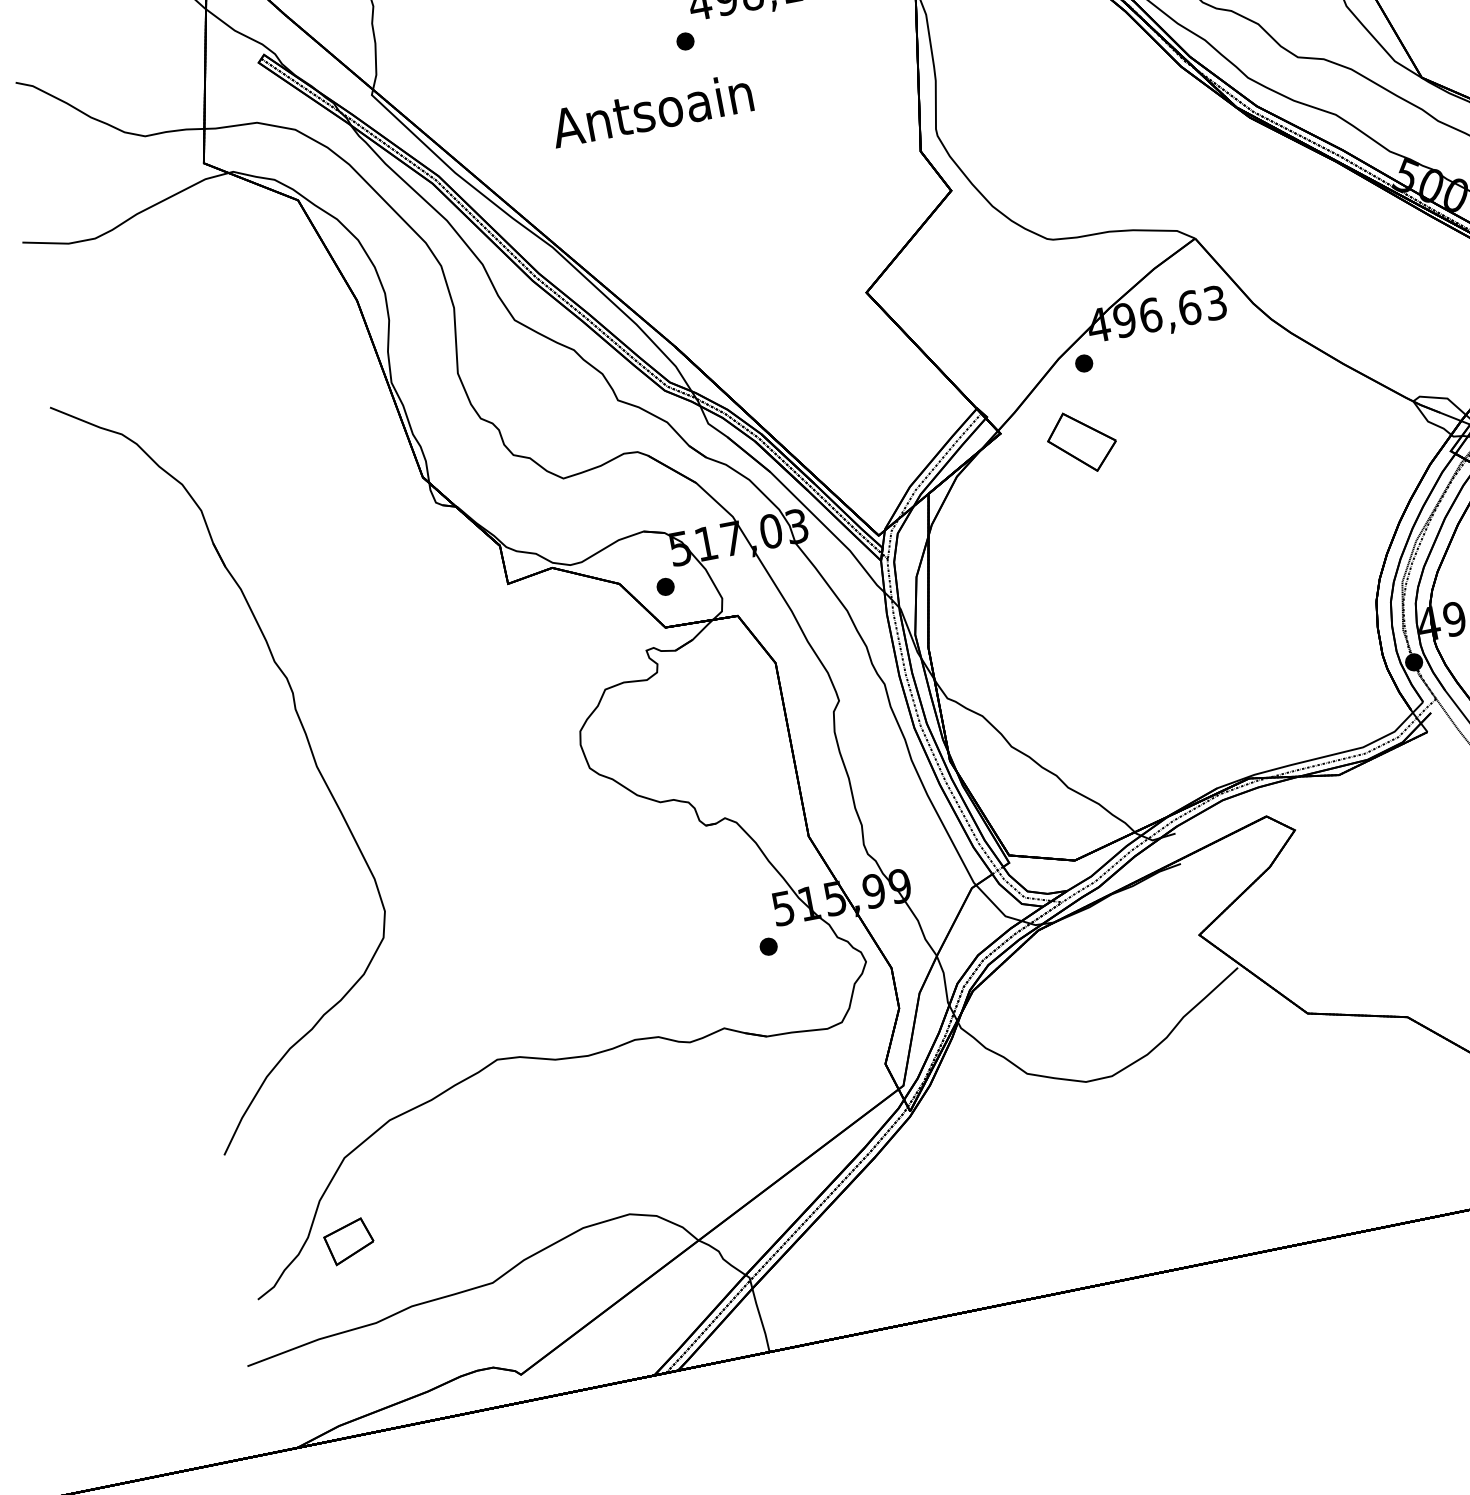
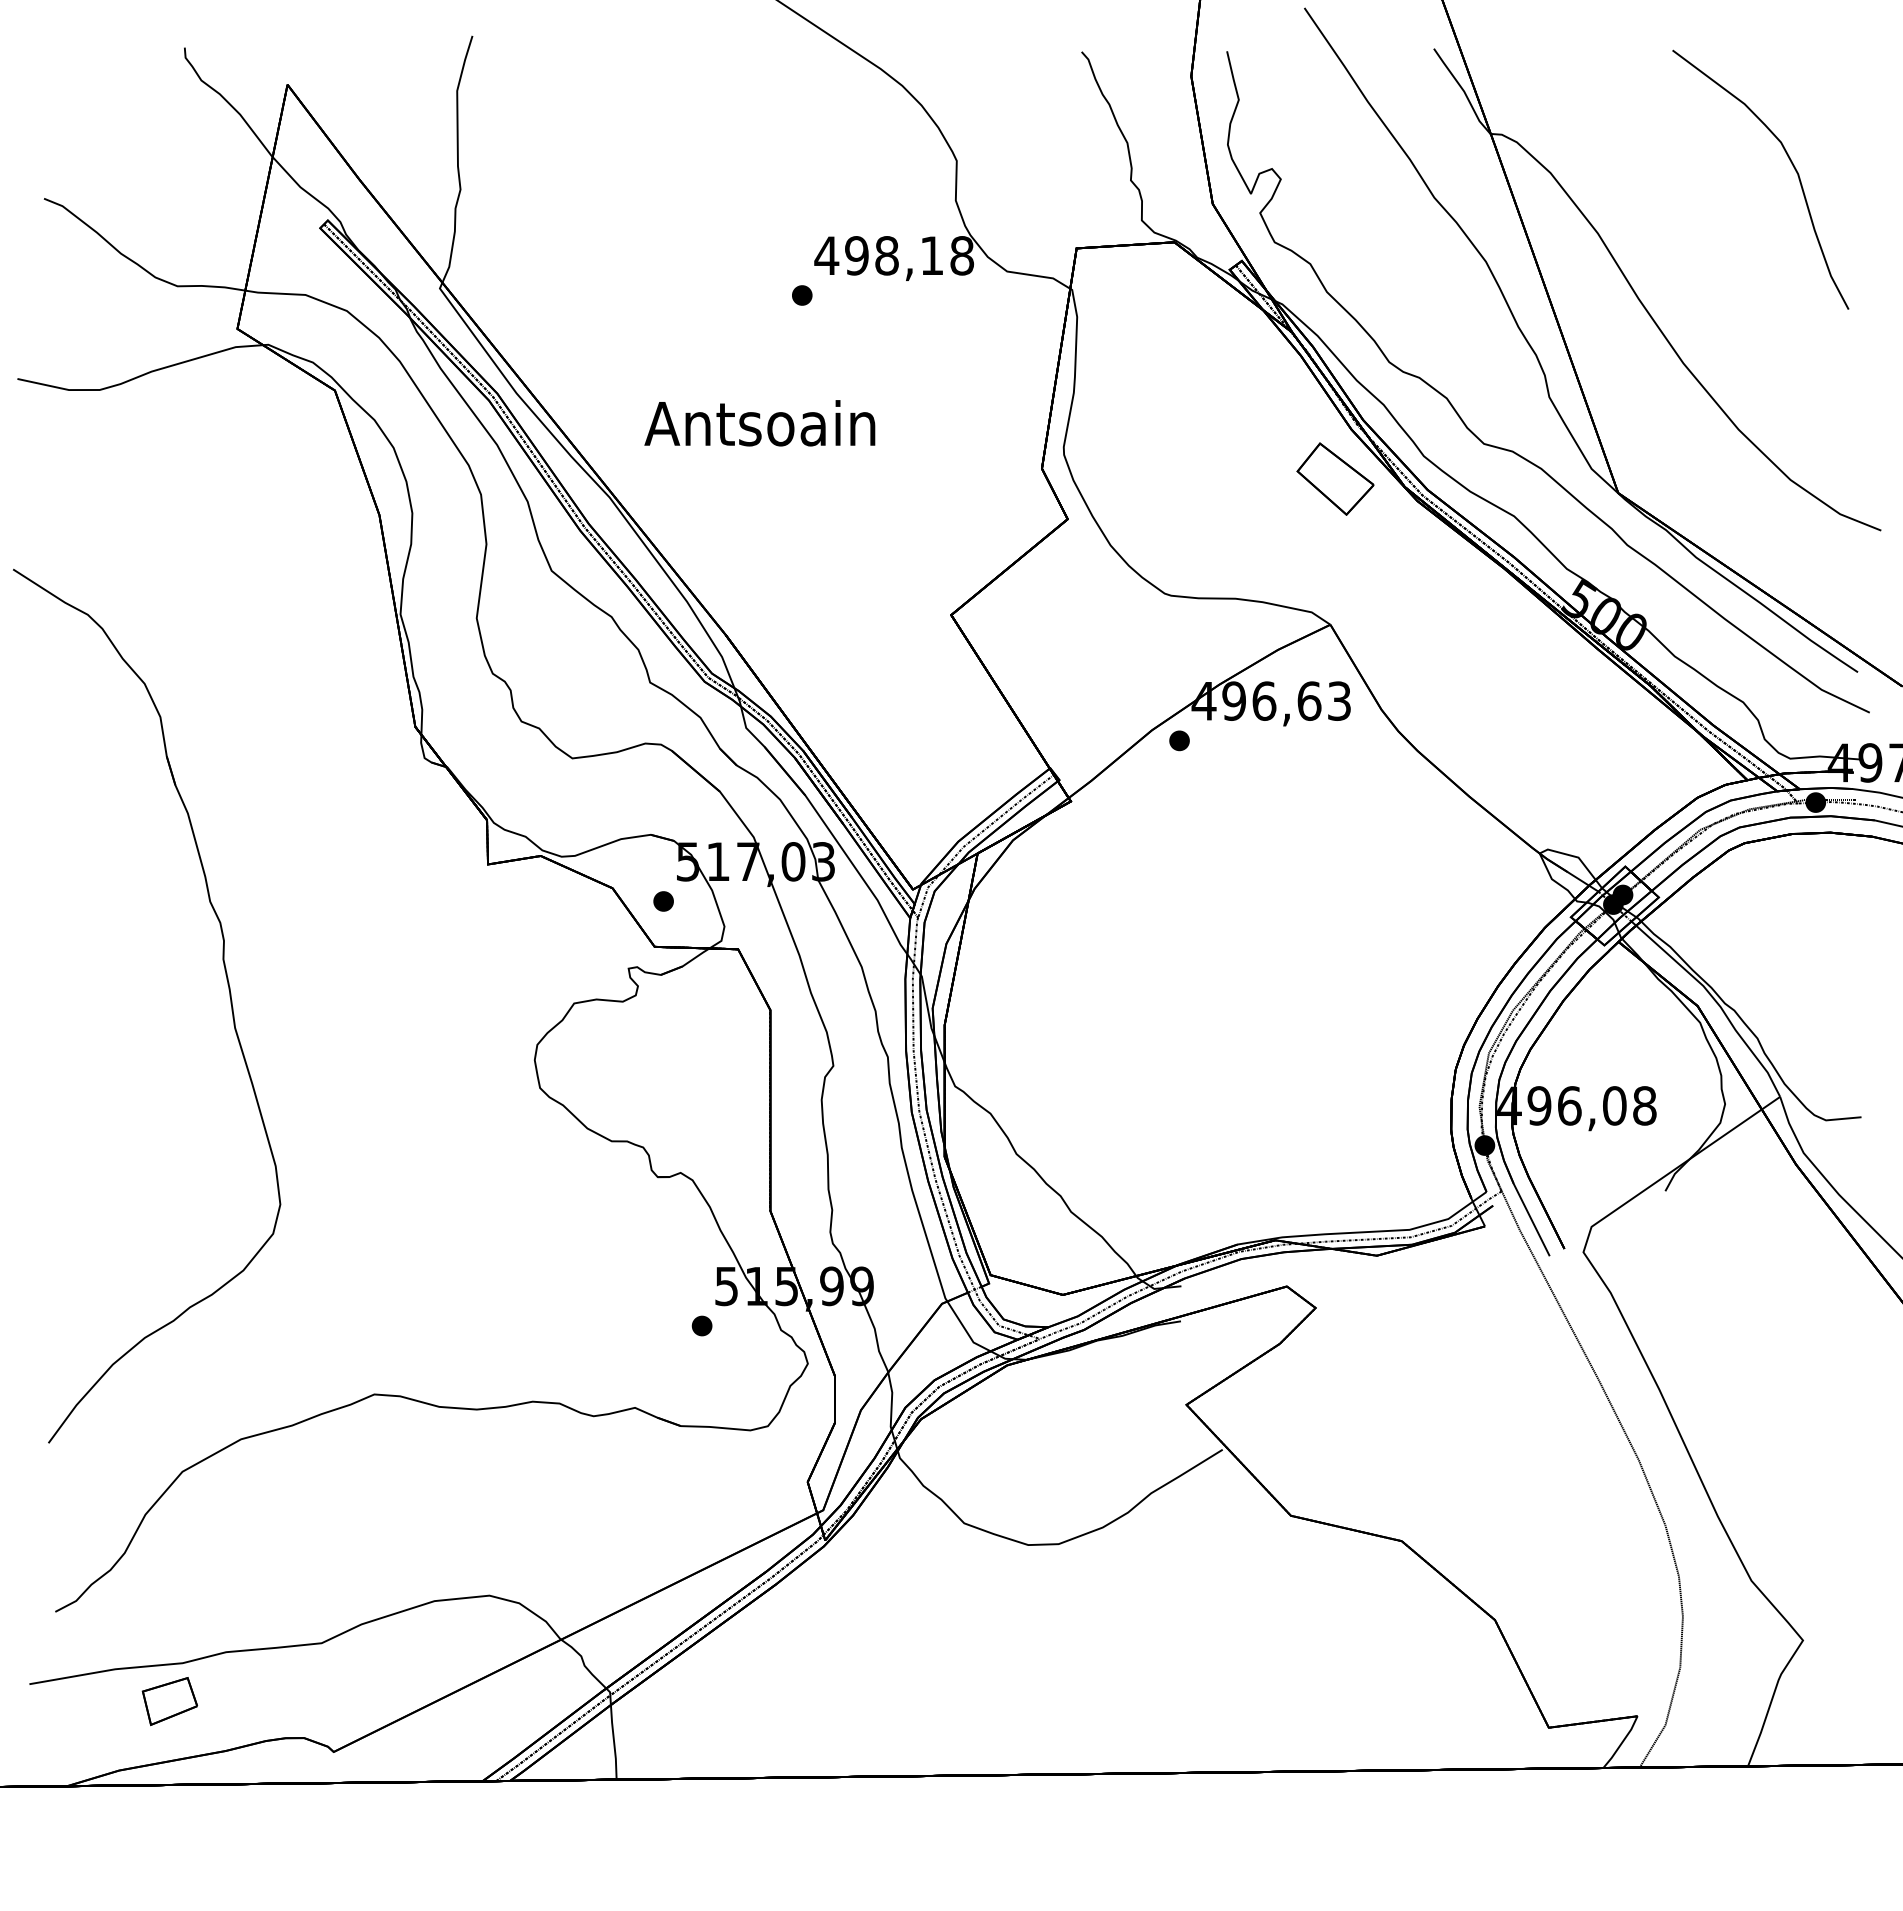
text: (651, 110) -> (759, 423), moved
part: (1082, 441) -> (1335, 478), moved
part: (348, 1241) -> (169, 1701), moved

